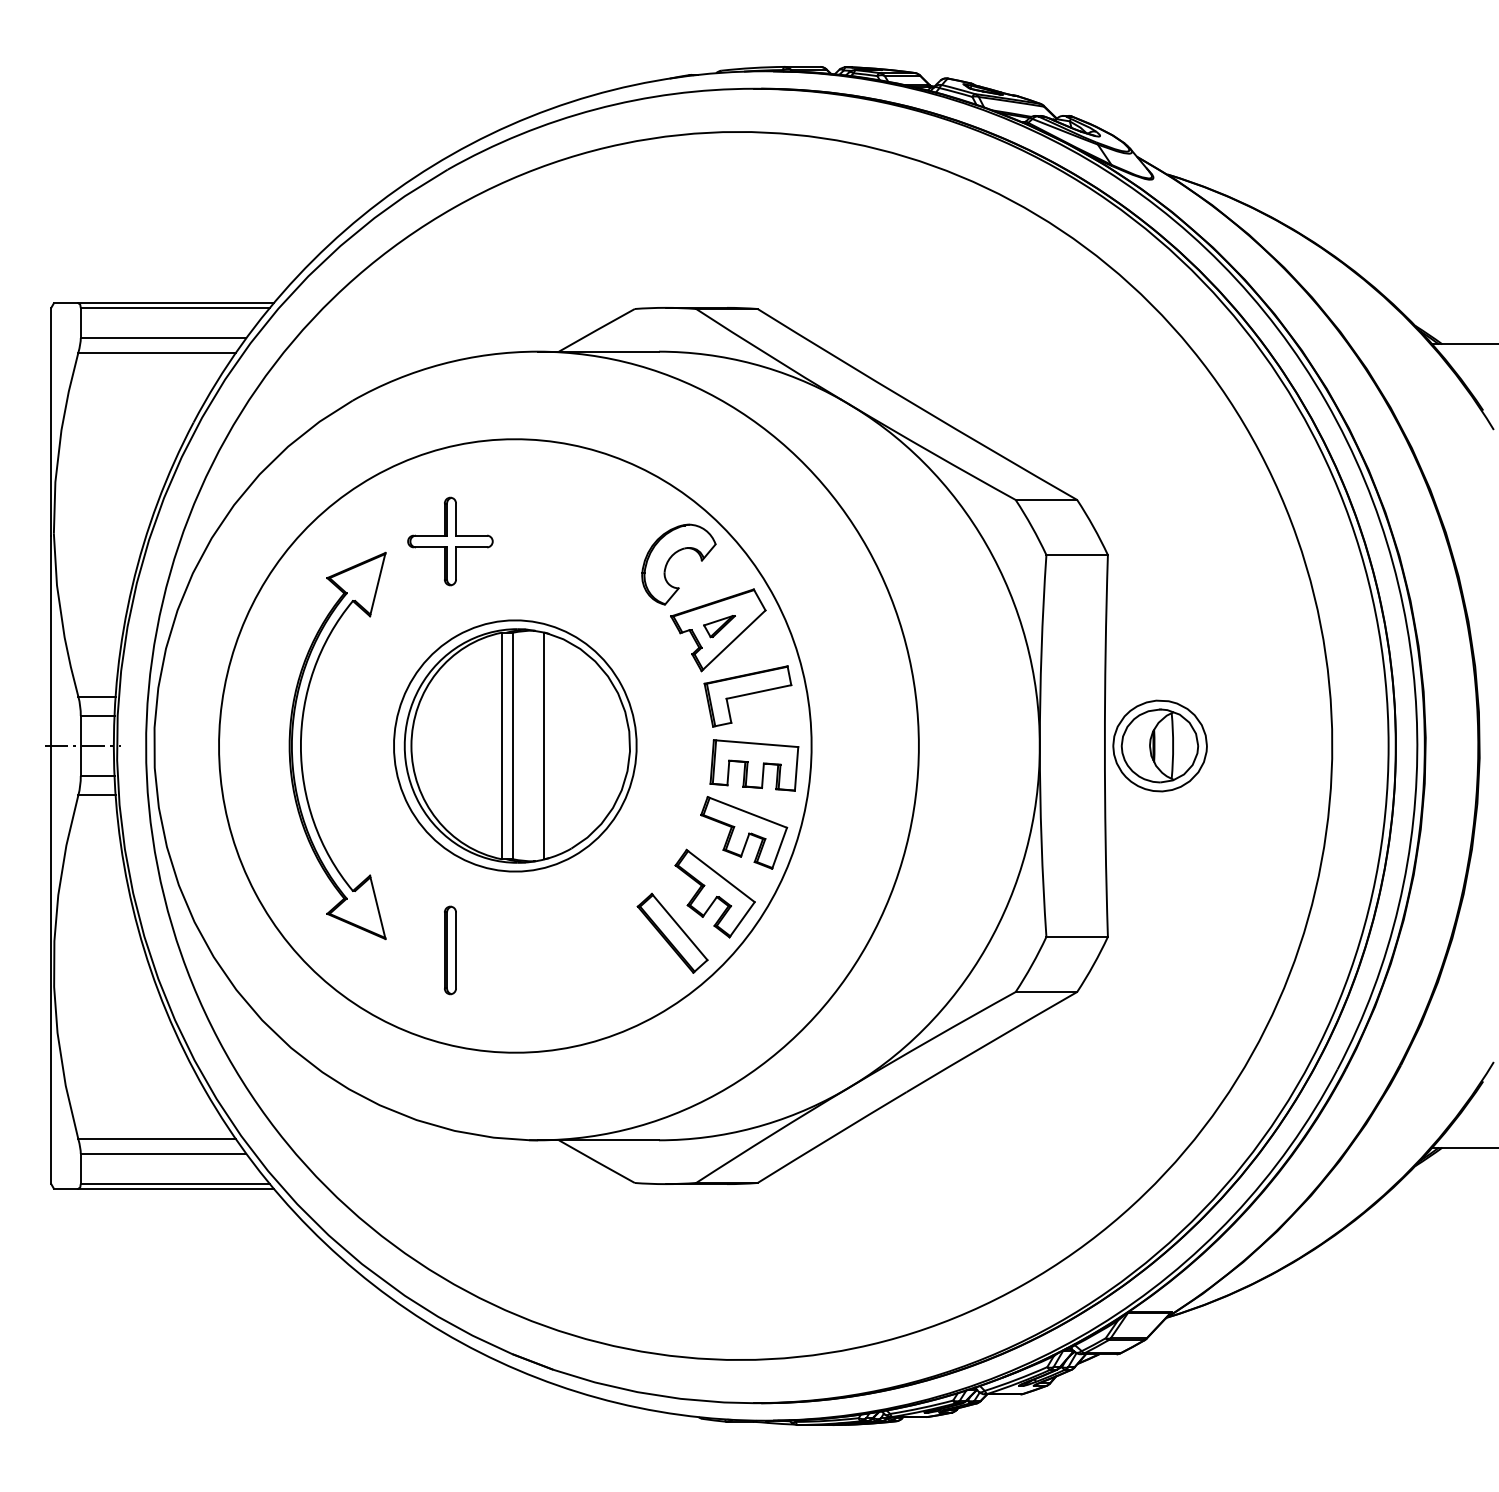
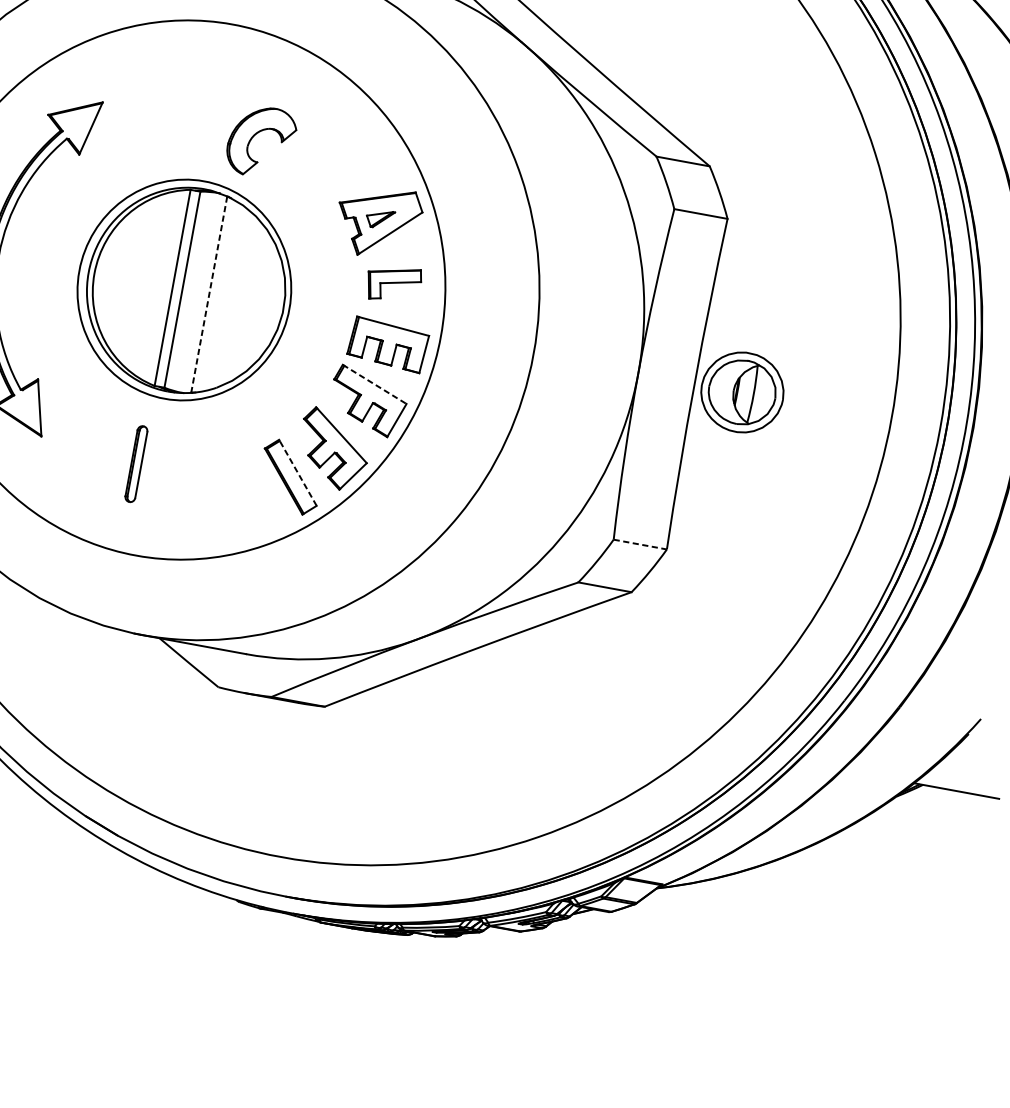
part: (450, 541) -> (160, 102), removed
part: (671, 558) -> (255, 135), moved
part: (747, 696) -> (393, 284), size x0.7
line: (544, 746) -> (209, 295), solid -> dashed
line: (747, 812) -> (374, 384), solid -> dashed
line: (679, 926) -> (297, 472), solid -> dashed
line: (1077, 936) -> (640, 544), solid -> dashed
part: (450, 950) -> (136, 464), moved

